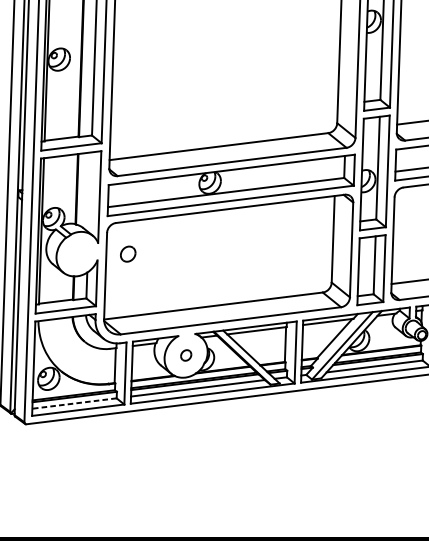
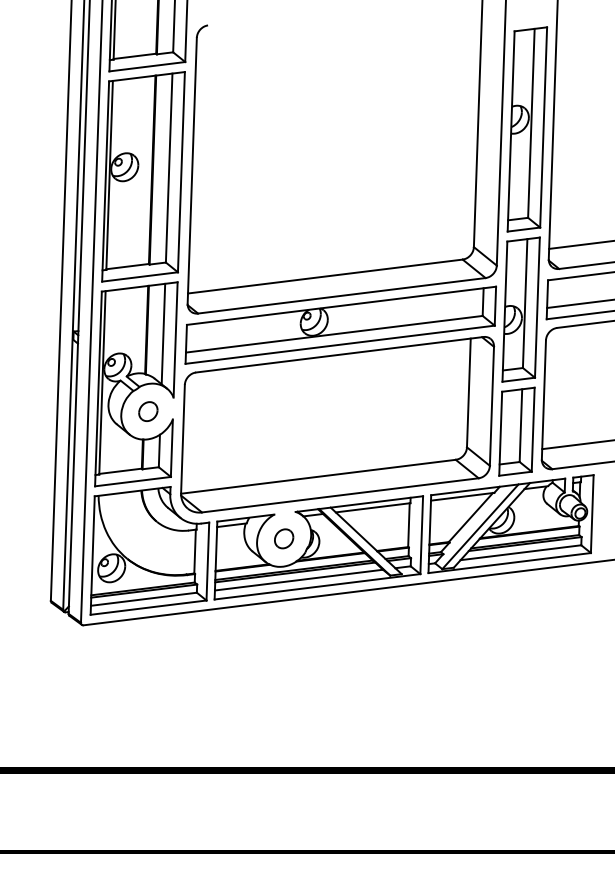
line: (90, 191) -> (163, 333), added
part: (128, 254) -> (148, 411), moved
part: (186, 355) -> (284, 538), size x1.43
line: (74, 403) -> (143, 599), dashed -> solid

